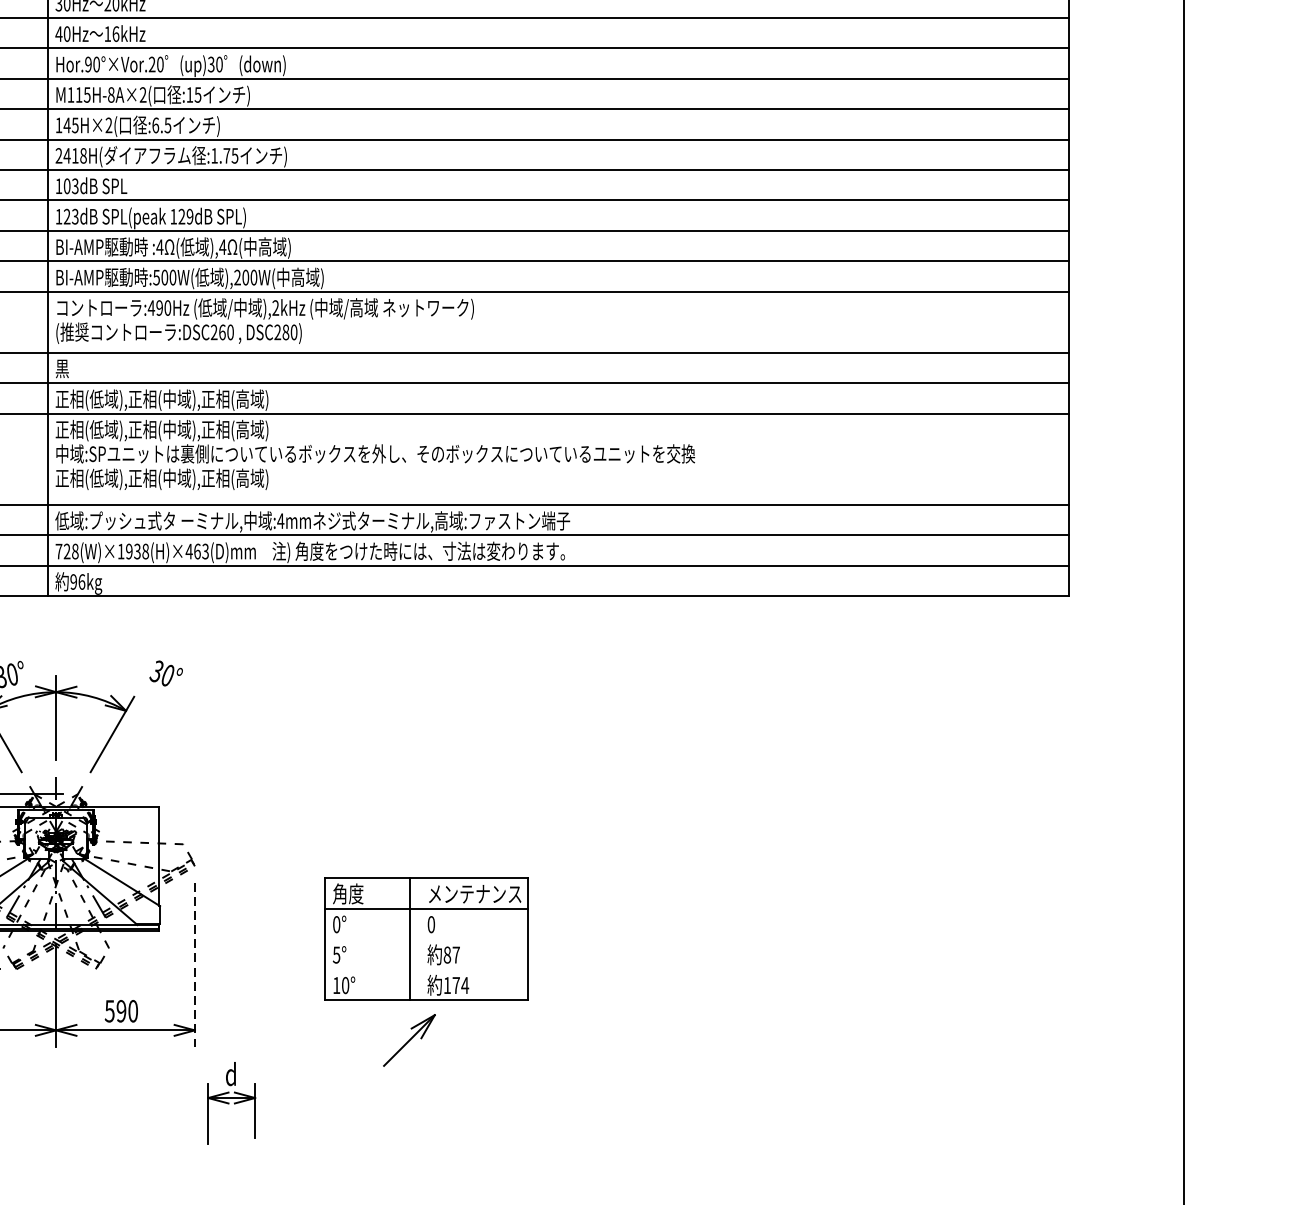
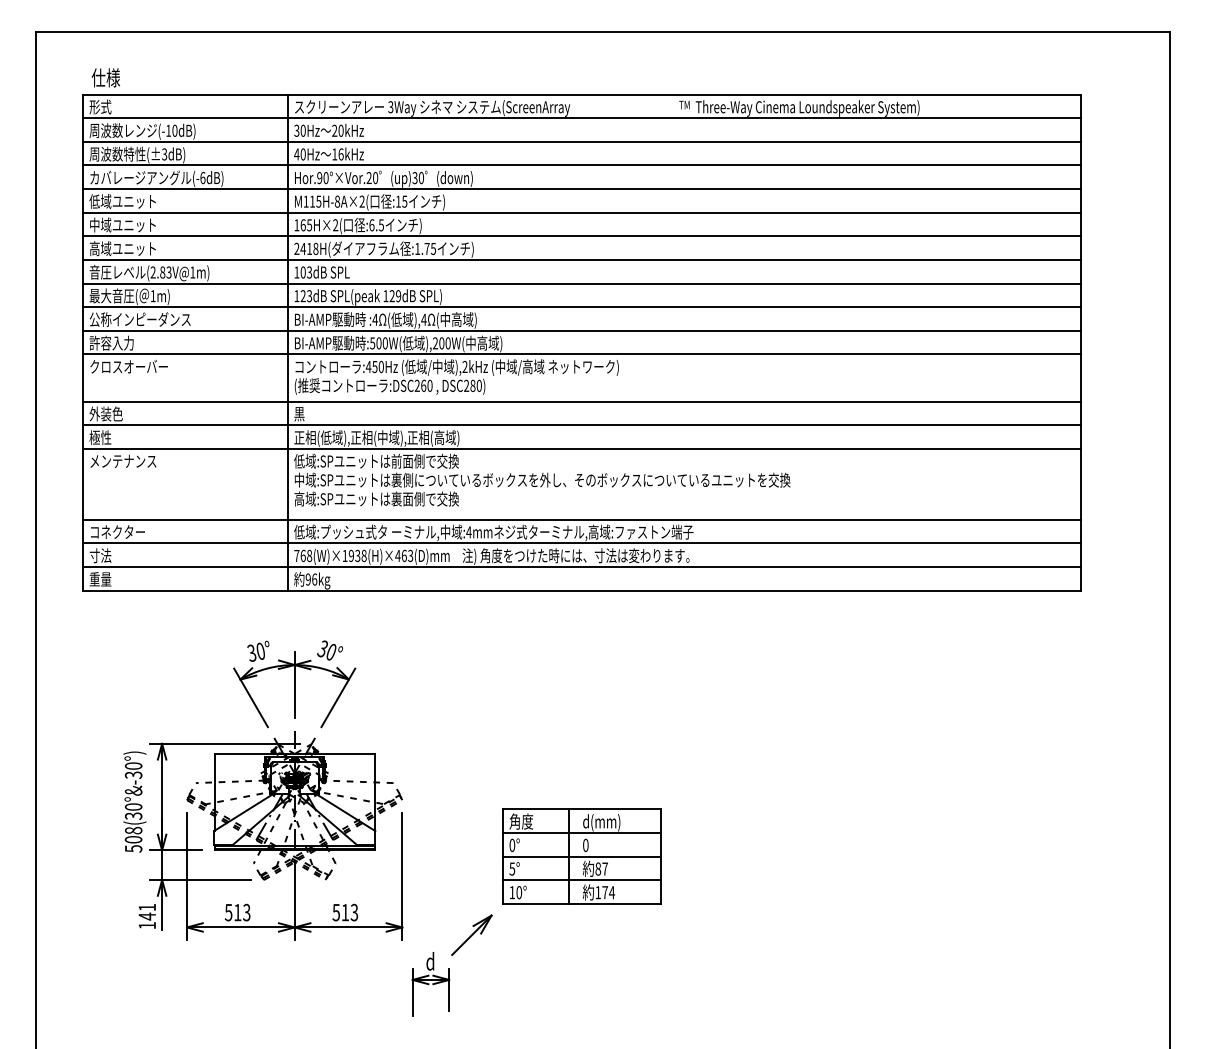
text: (67, 125) -> (303, 225), 145H×2( -> 165H×2(
text: (159, 307) -> (374, 366), :490Hz -> :450Hz
text: (161, 429) -> (376, 461), 正相(低域),正相(中域),正相(高域) -> 低域:SPユニットは前面側で交換
text: (161, 478) -> (376, 499), 正相(低域),正相(中域),正相(高域) -> 高域:SPユニットは裏面側で交換
text: (66, 550) -> (302, 555), 728(W)×1938(H)×463(D)mm -> 768(W)×1938(H)×463(D)mm
text: (166, 673) -> (330, 650), moved
text: (474, 895) -> (619, 822), メンテナンス -> d(mm)
line: (425, 938) -> (581, 856), added
line: (195, 964) -> (402, 876), dashed -> solid
line: (425, 969) -> (581, 880), added
text: (126, 1011) -> (349, 912), 590 -> 513
part: (409, 1039) -> (471, 934), moved

